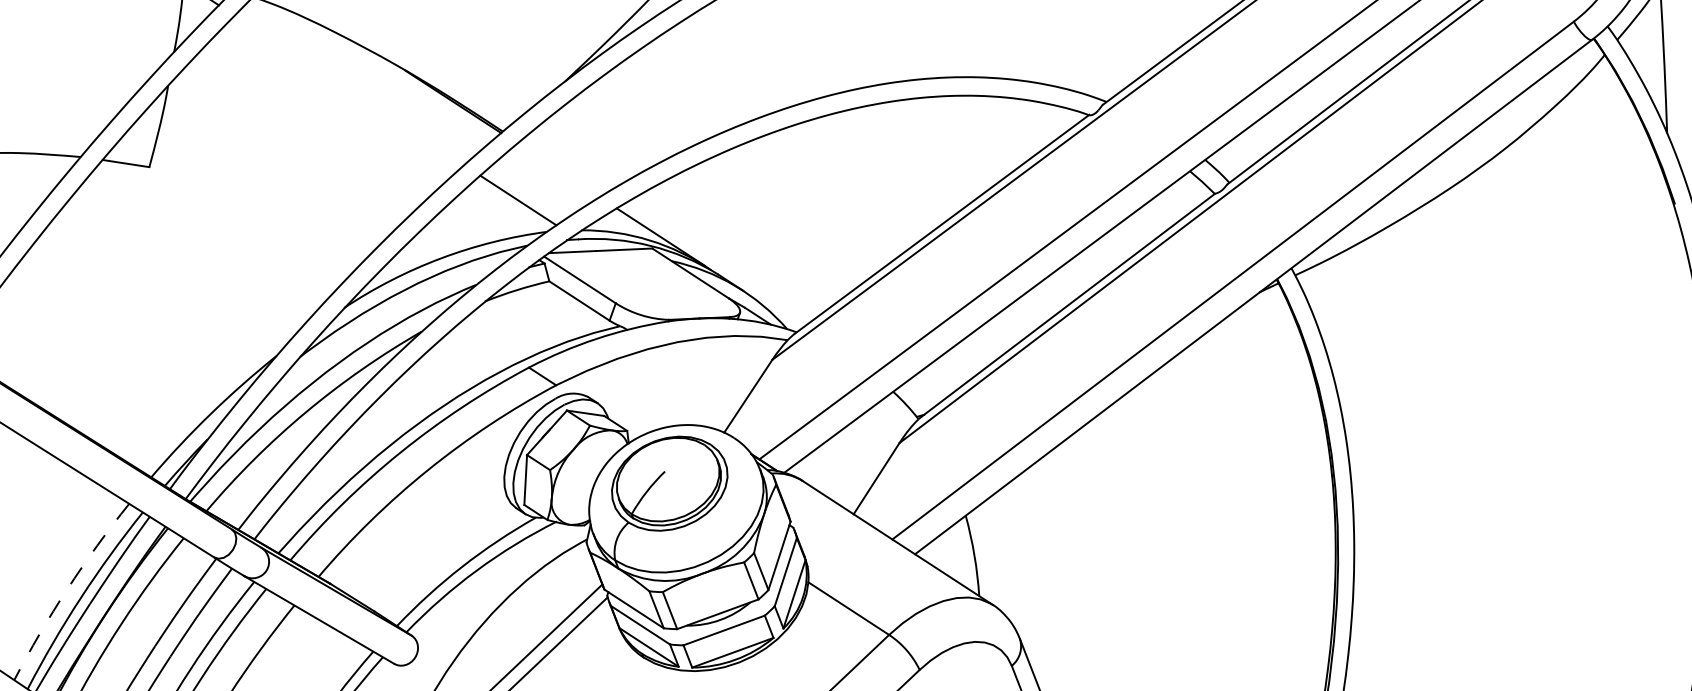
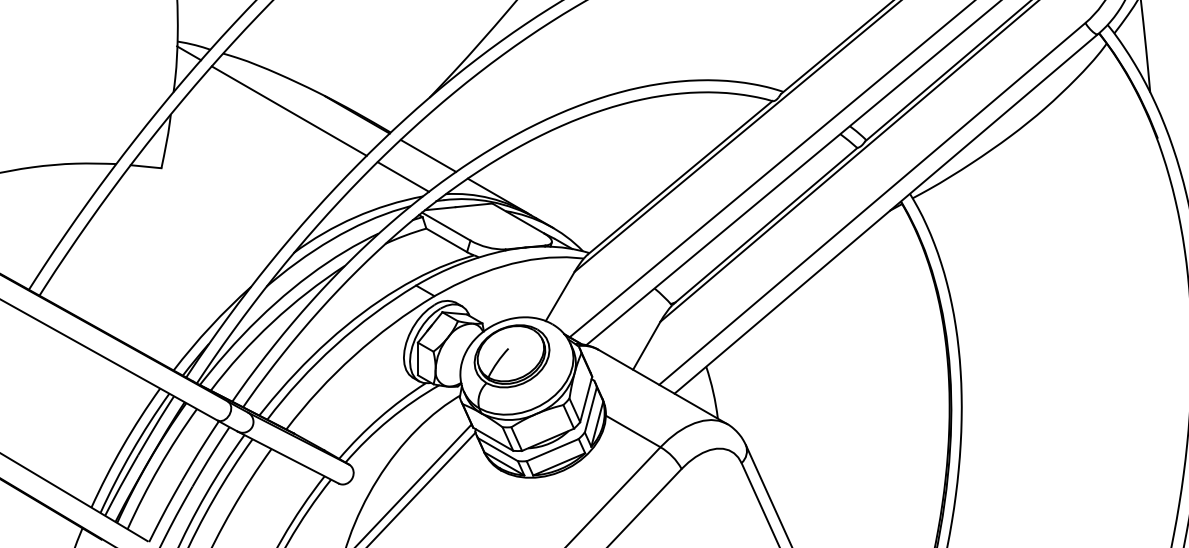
line: (348, 89) -> (288, 110), added
line: (558, 169) -> (428, 155), added
arc: (66, 589) -> (122, 446), dashed -> solid

